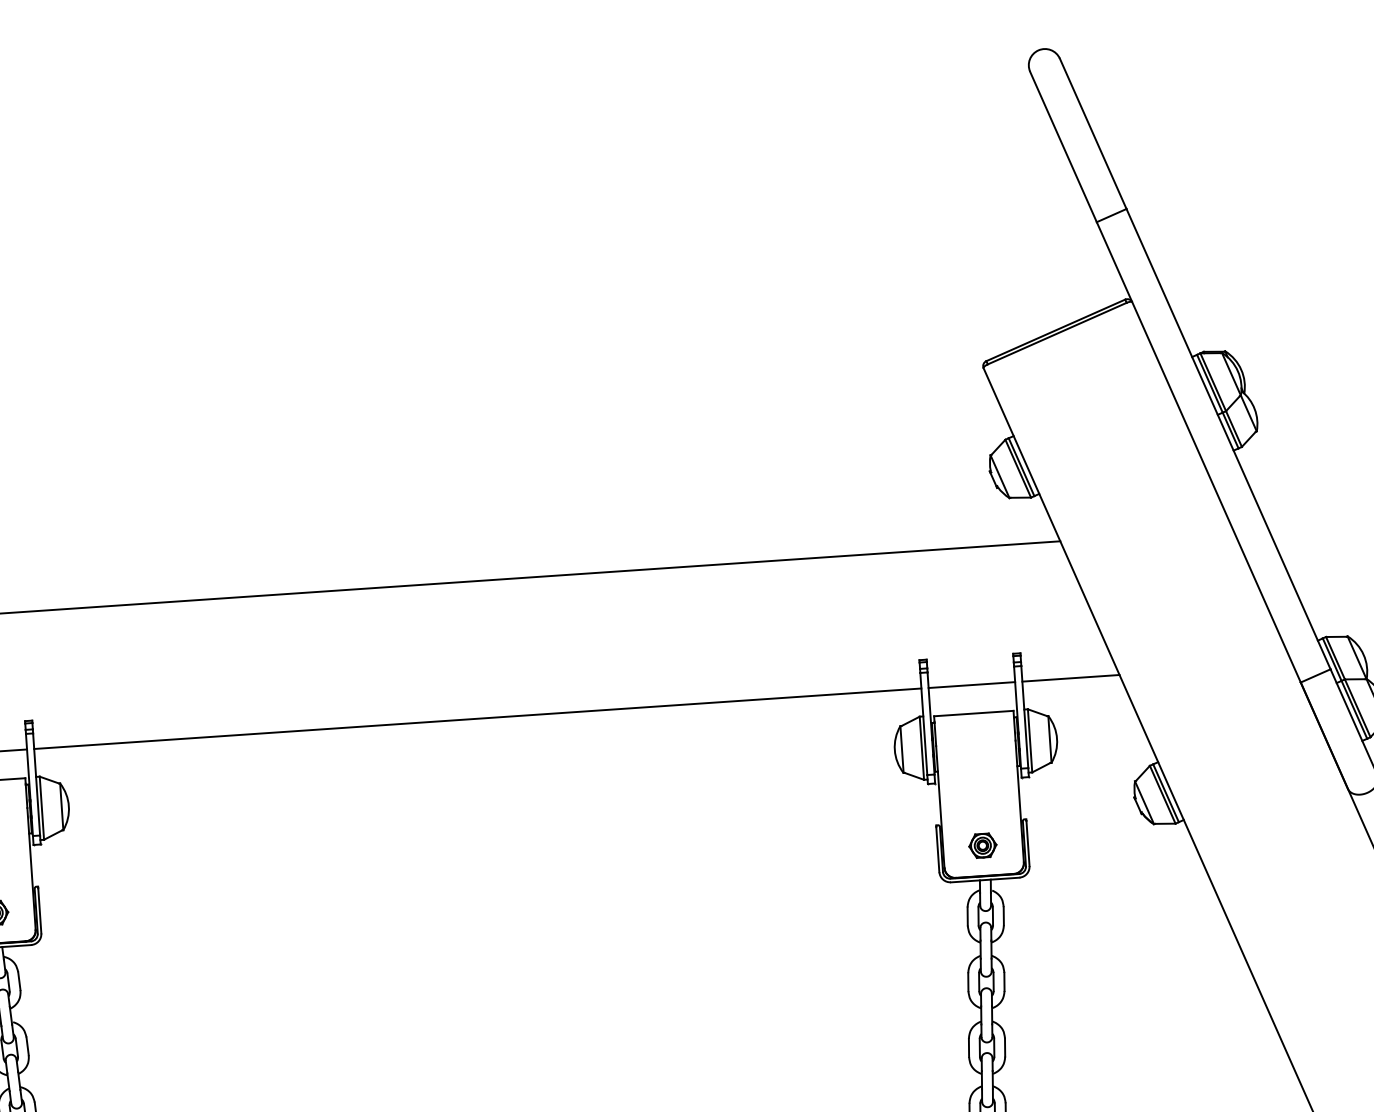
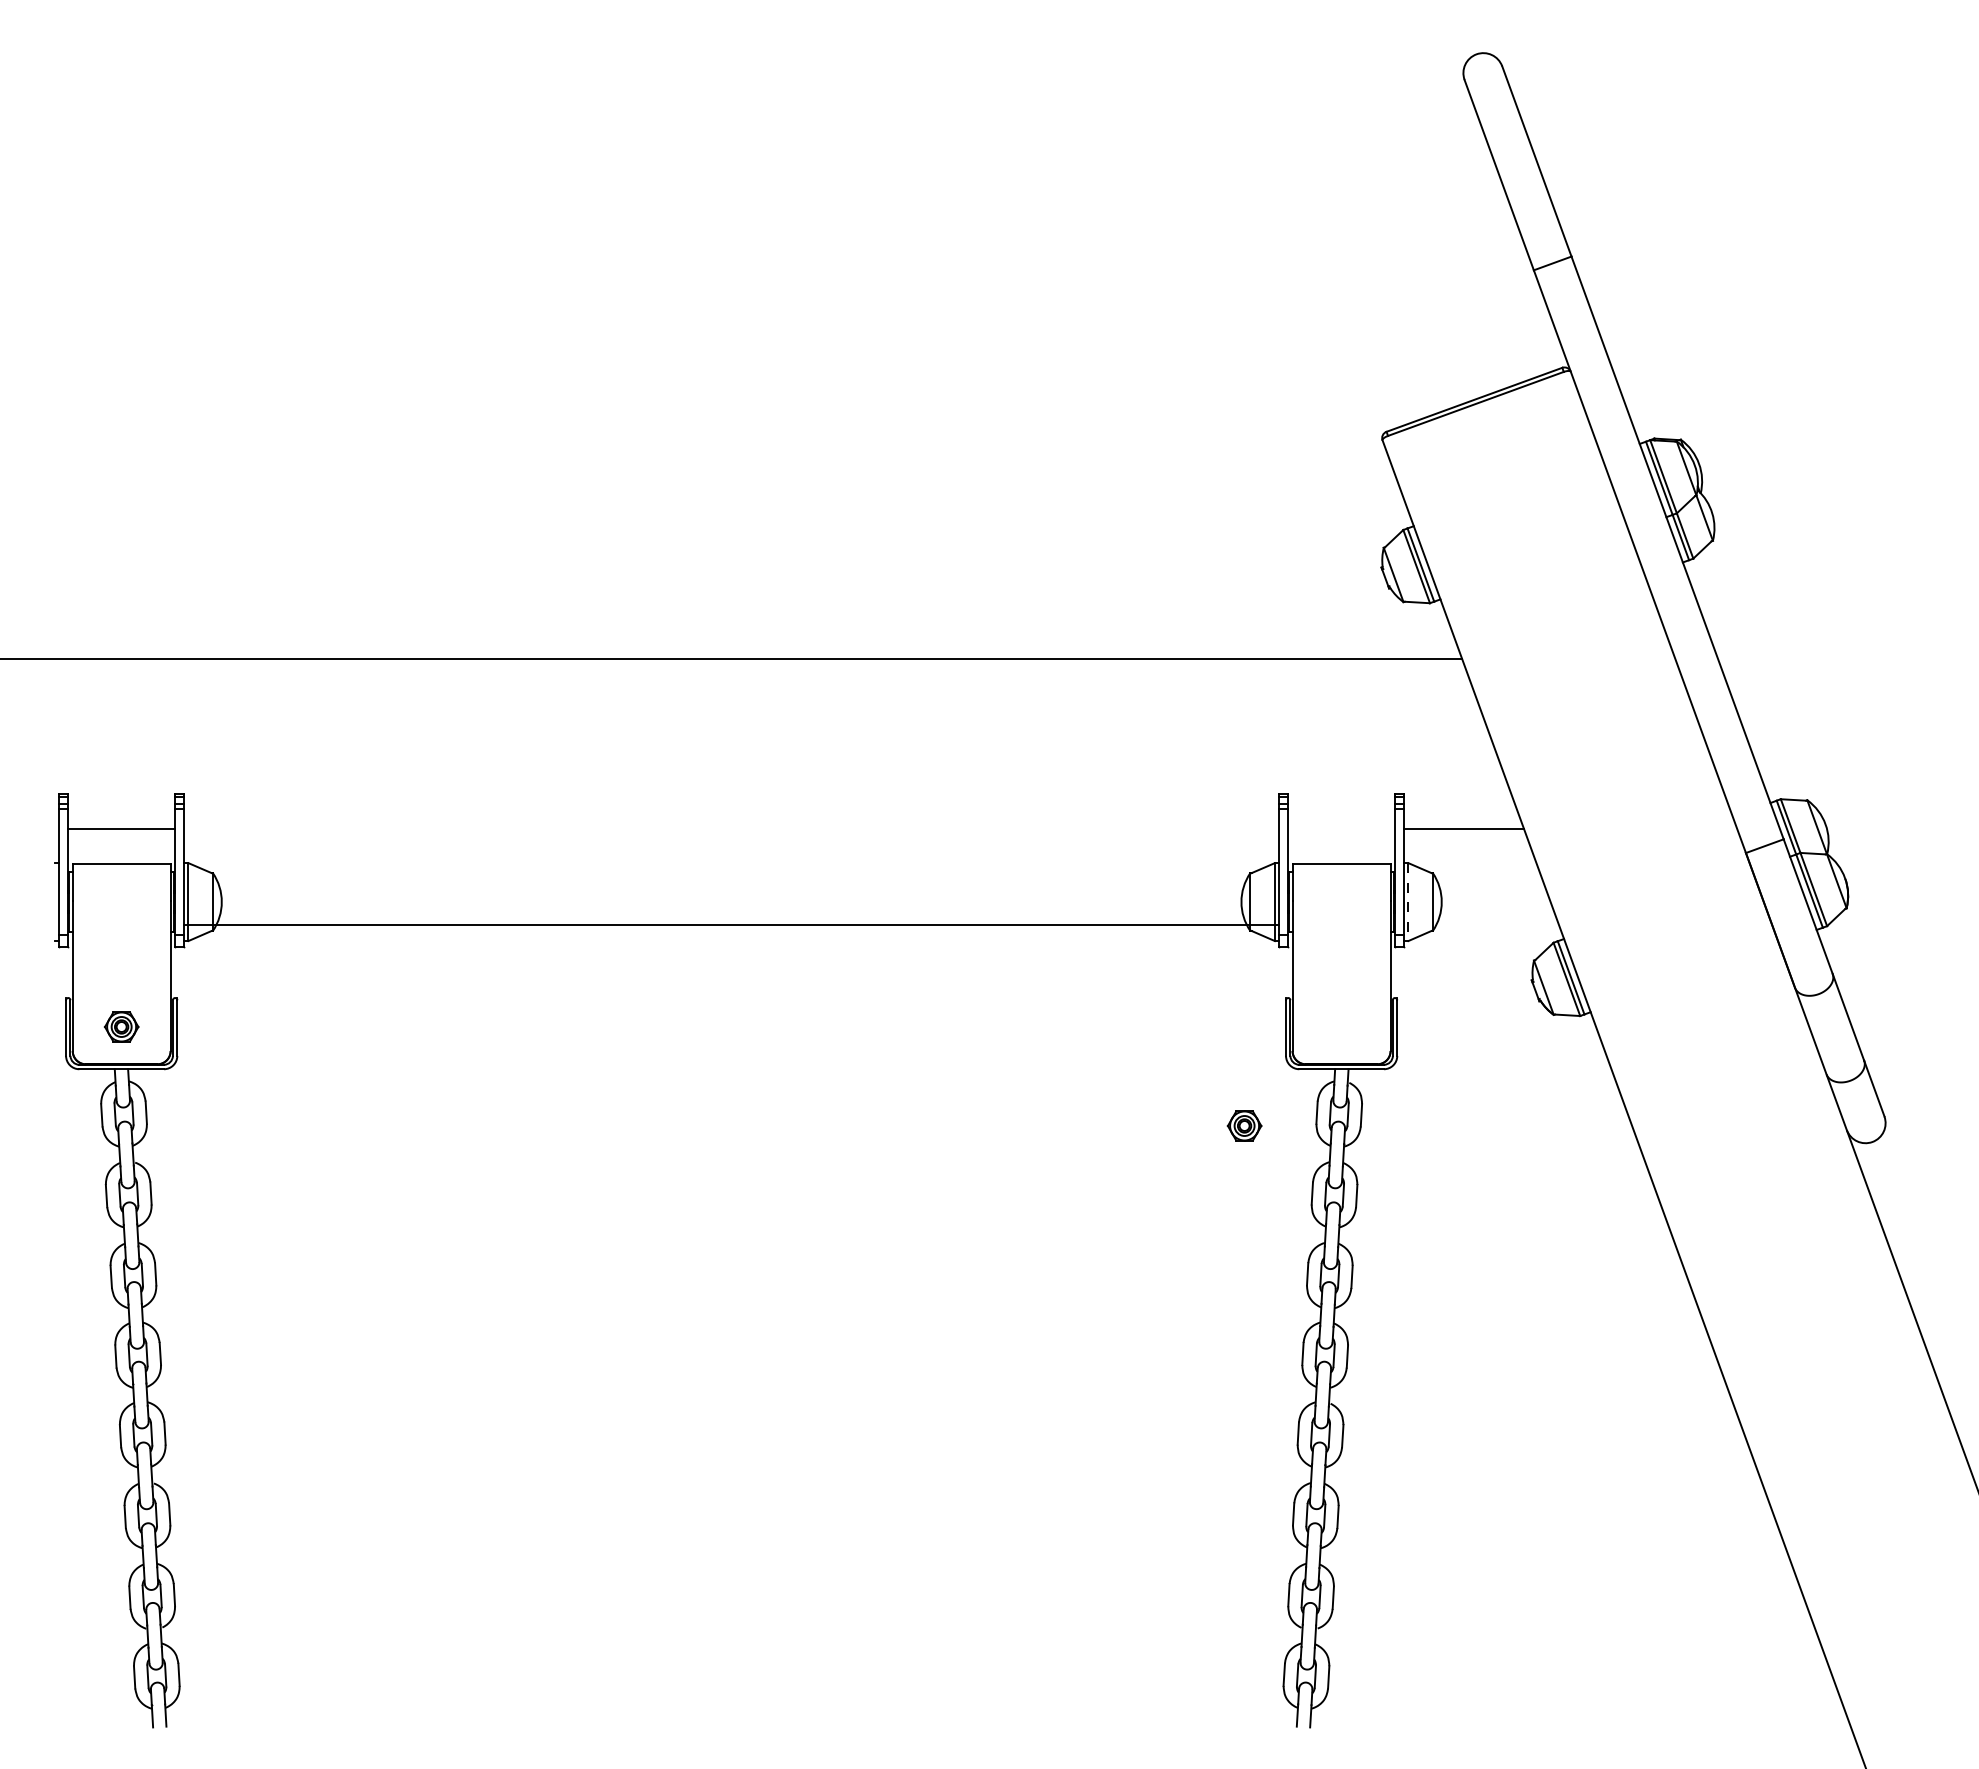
line: (971, 684) -> (1341, 828), removed
line: (477, 718) -> (731, 924), moved
line: (1030, 741) -> (1408, 902), solid -> dashed
part: (982, 845) -> (1244, 1125), moved

